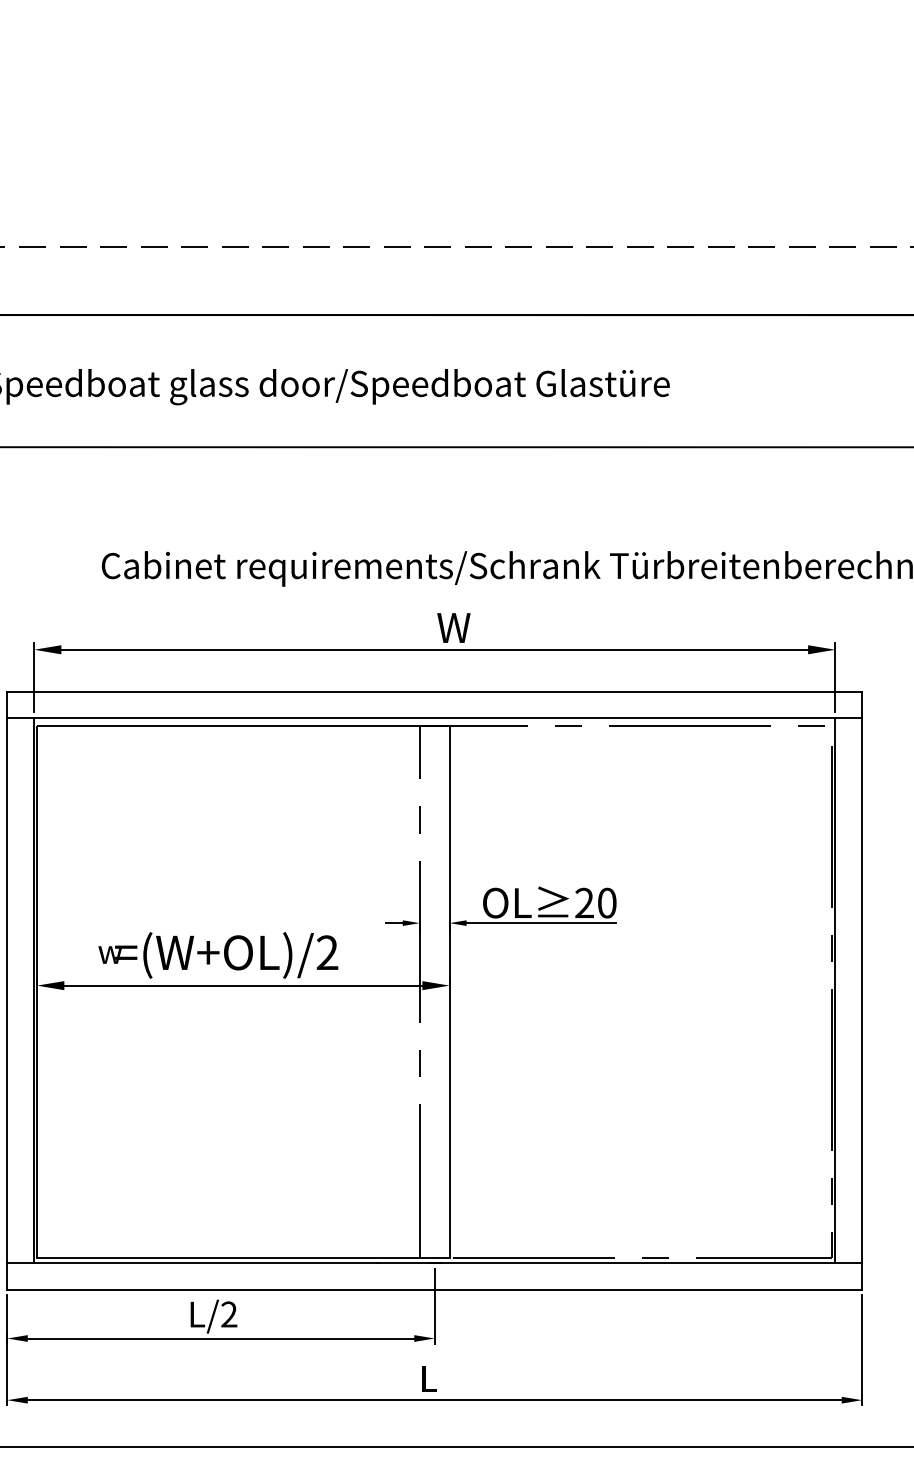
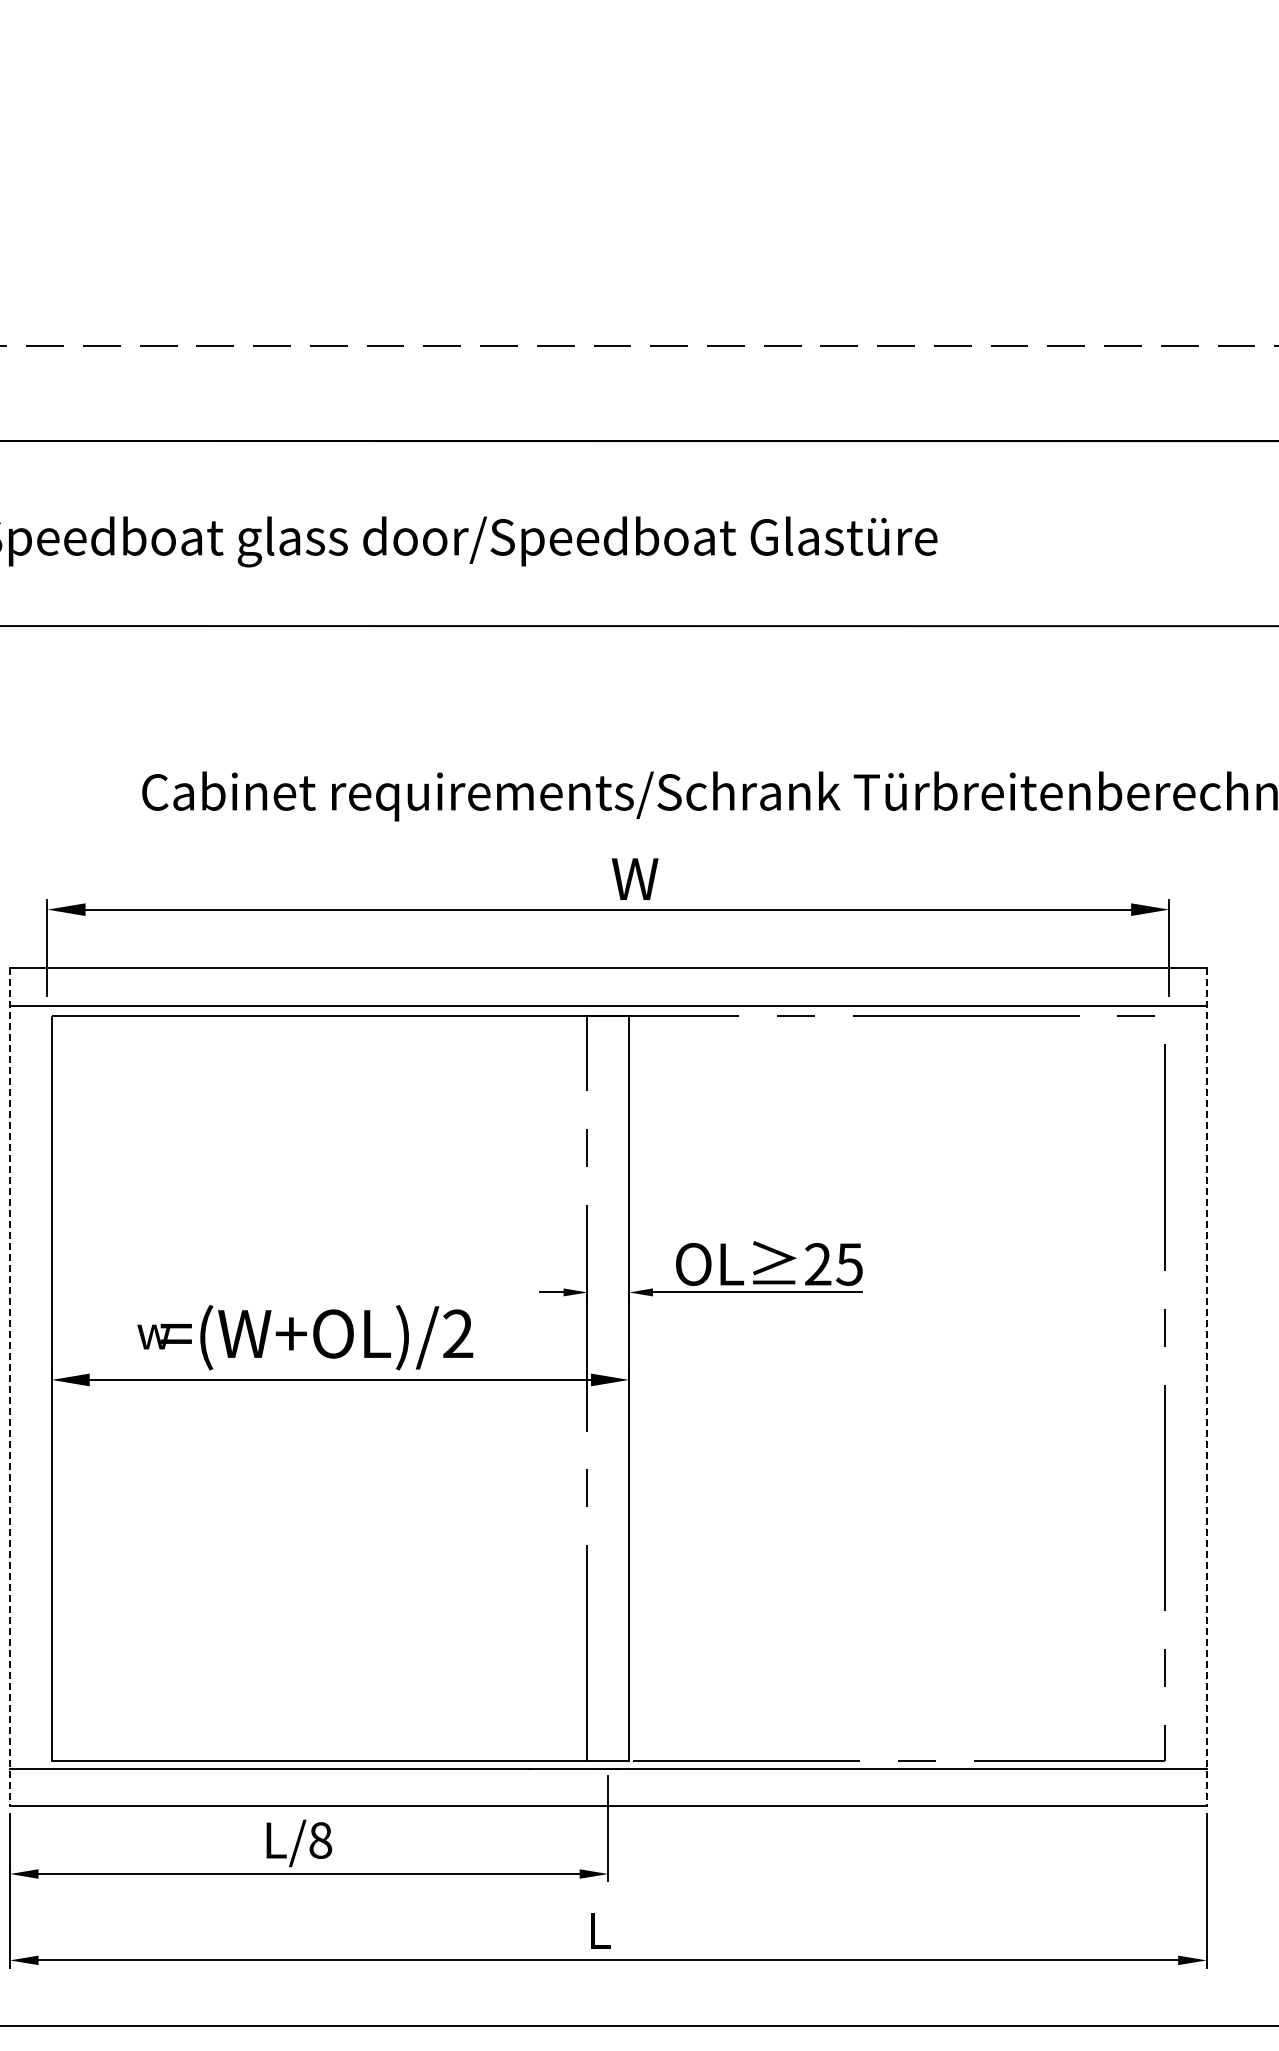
text: (606, 903) -> (849, 1264), 20 -> 25
line: (34, 990) -> (47, 1386), removed
line: (835, 990) -> (1169, 1386), removed
line: (7, 991) -> (9, 1387), solid -> dashed
line: (861, 991) -> (1206, 1387), solid -> dashed
text: (229, 1314) -> (320, 1840), L/2 -> L/8

